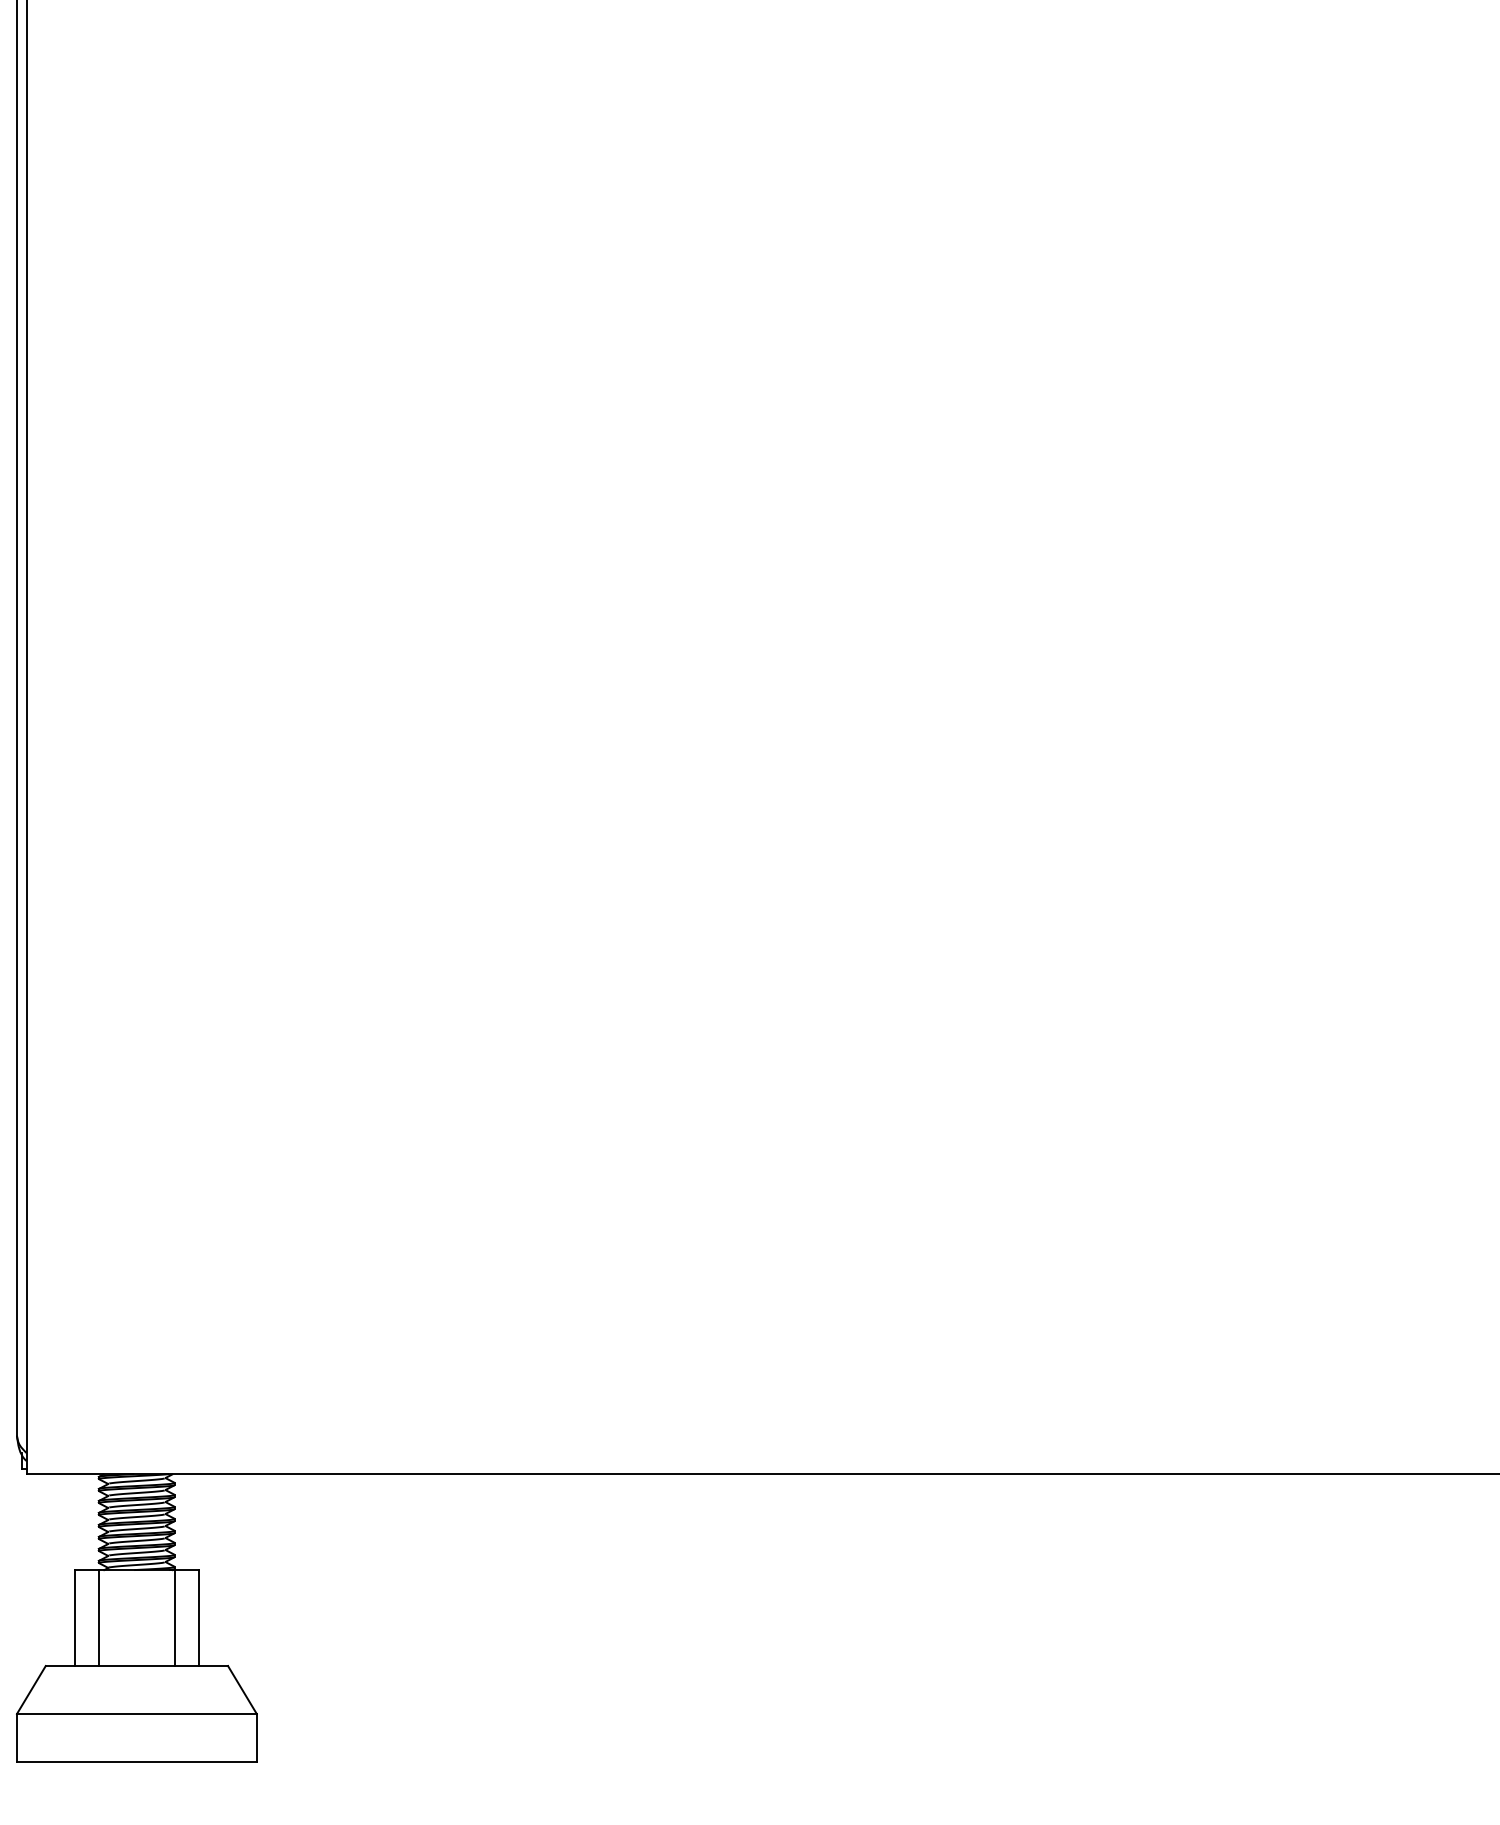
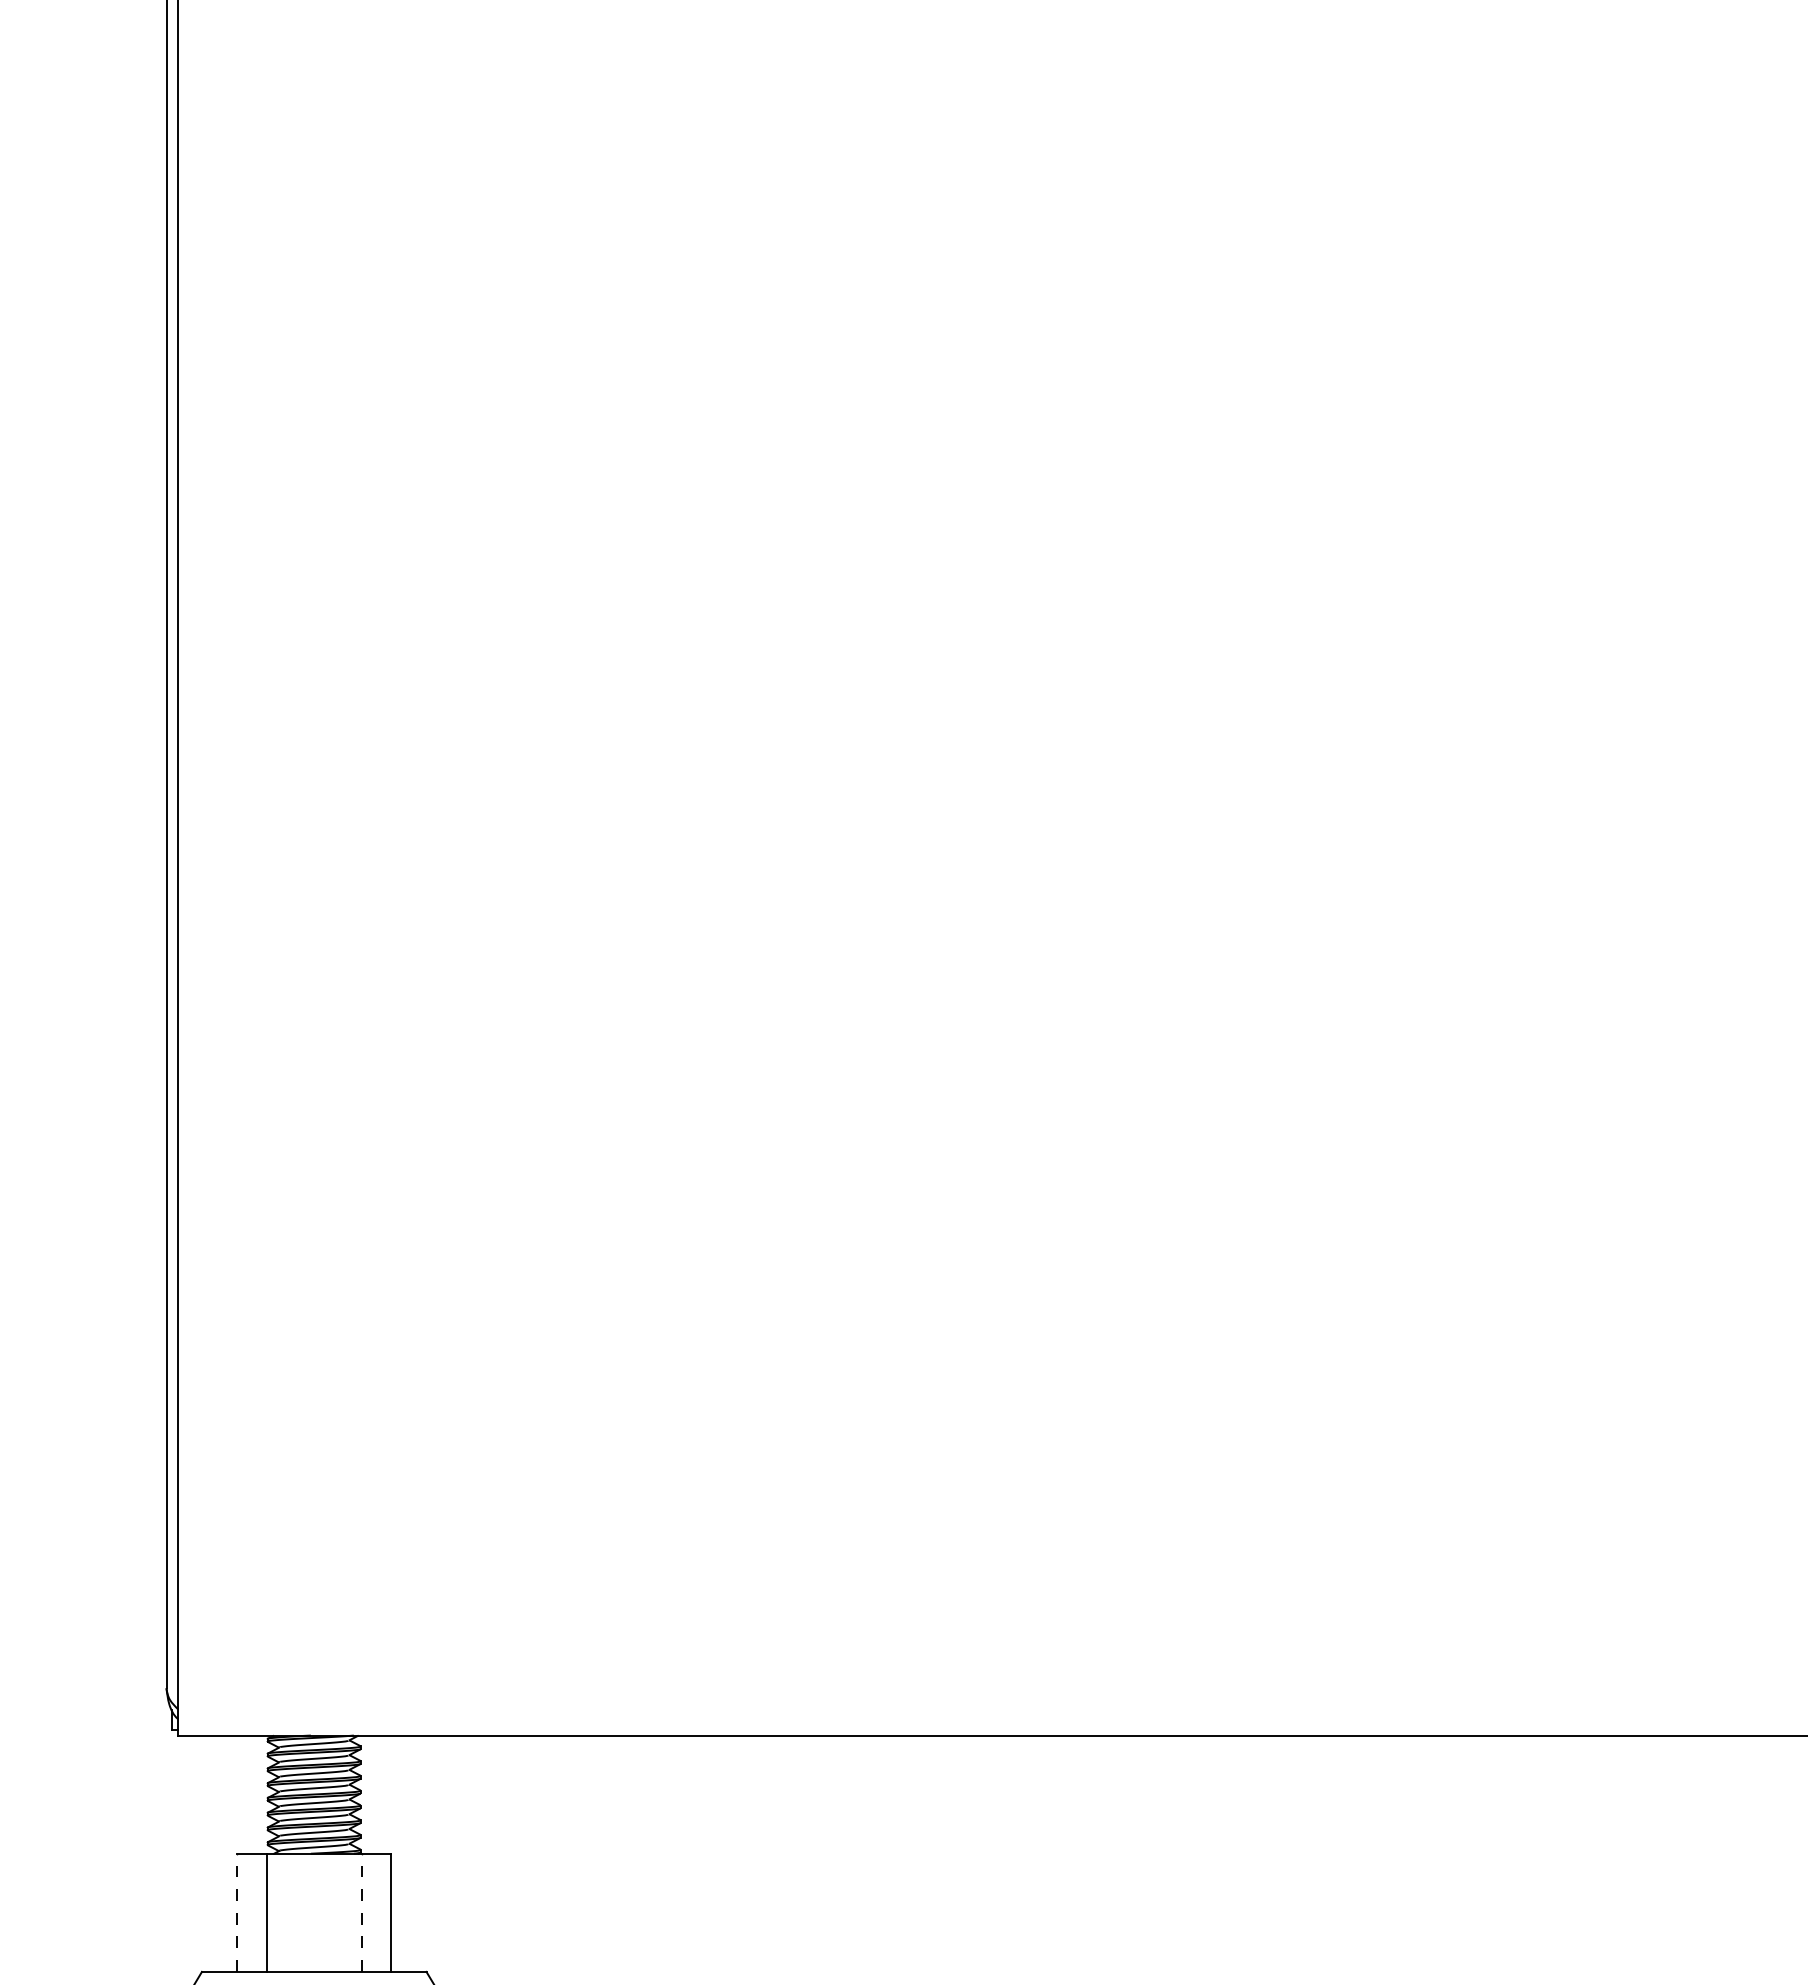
line: (74, 1618) -> (237, 1913), solid -> dashed
line: (175, 1618) -> (361, 1913), solid -> dashed

